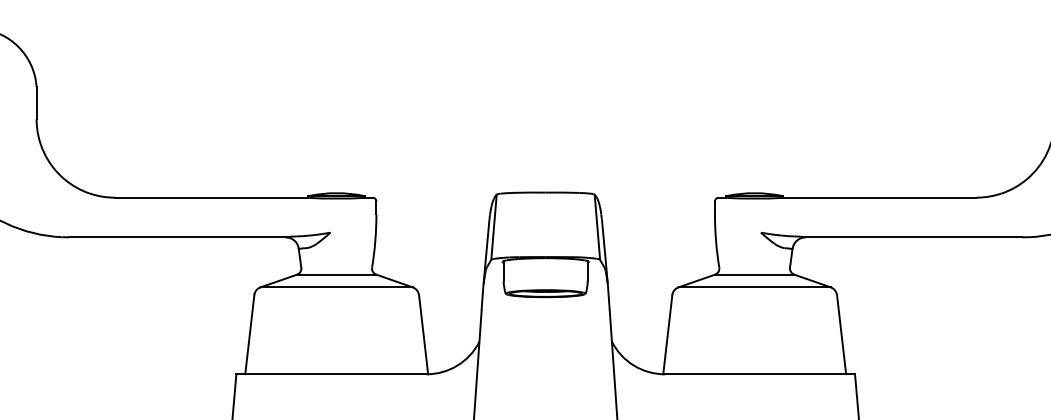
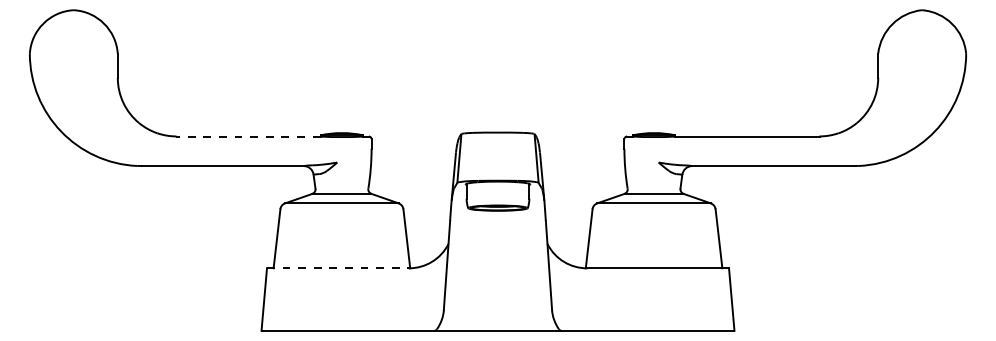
line: (211, 197) -> (248, 136), solid -> dashed
line: (330, 374) -> (337, 268), solid -> dashed

